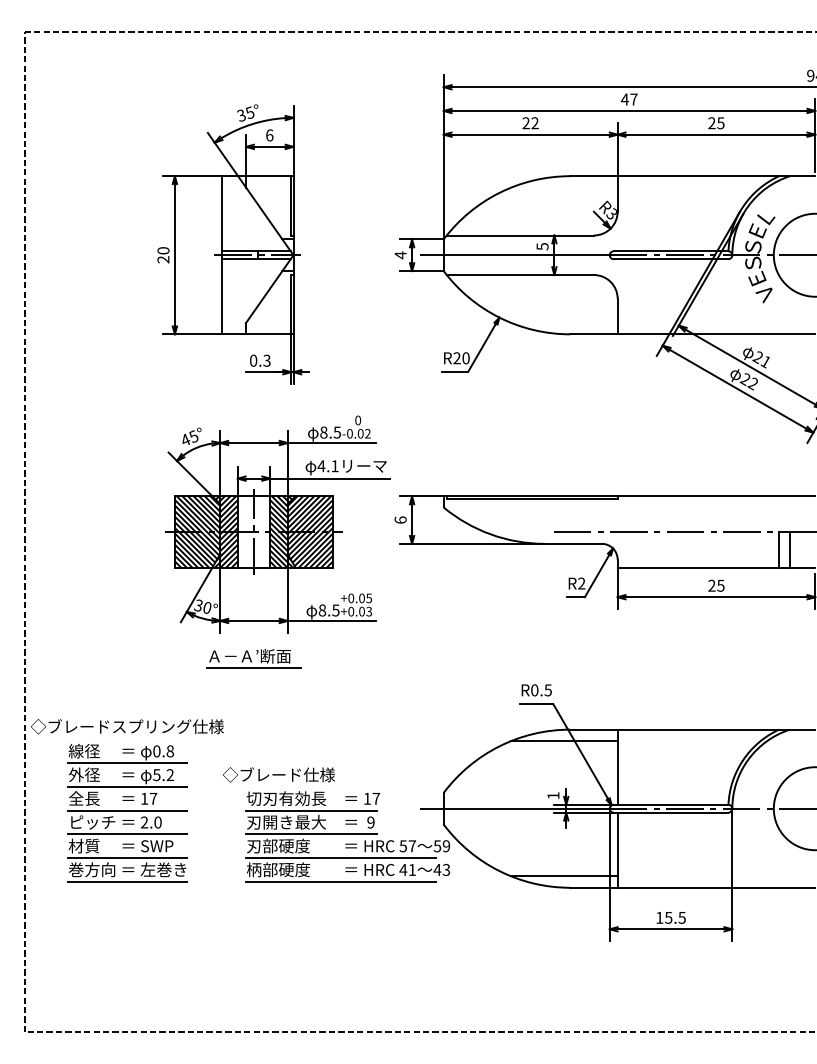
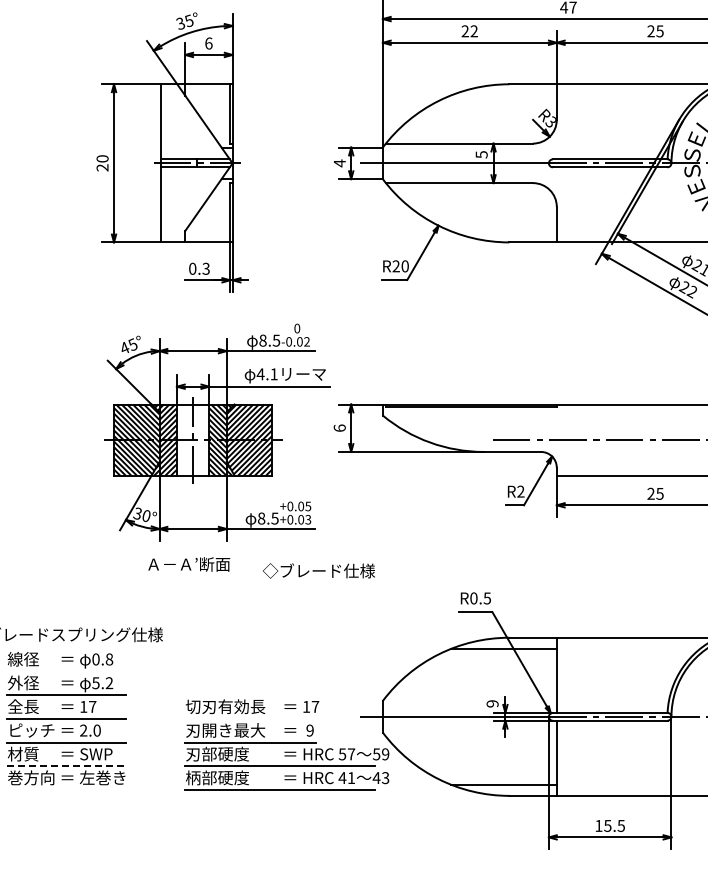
line: (253, 668) -> (192, 576), removed
line: (127, 763) -> (66, 671), removed
text: (278, 774) -> (318, 570), moved
text: (553, 795) -> (492, 703), 1 -> 9
line: (311, 810) -> (250, 718), removed
line: (127, 858) -> (66, 766), solid -> dashed
line: (127, 881) -> (66, 789), removed

